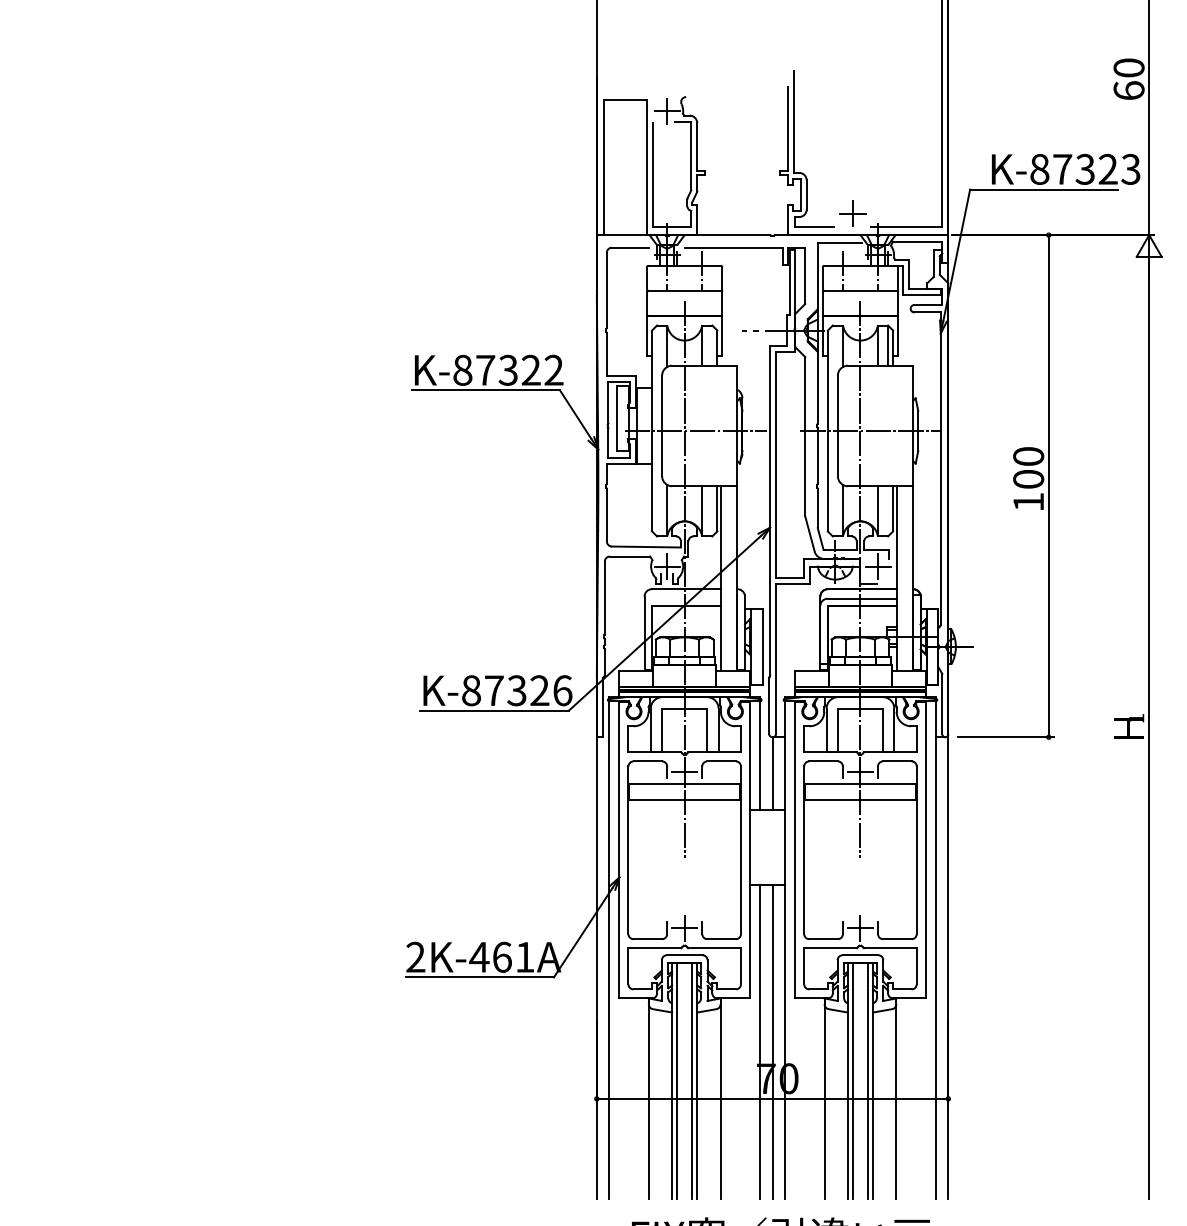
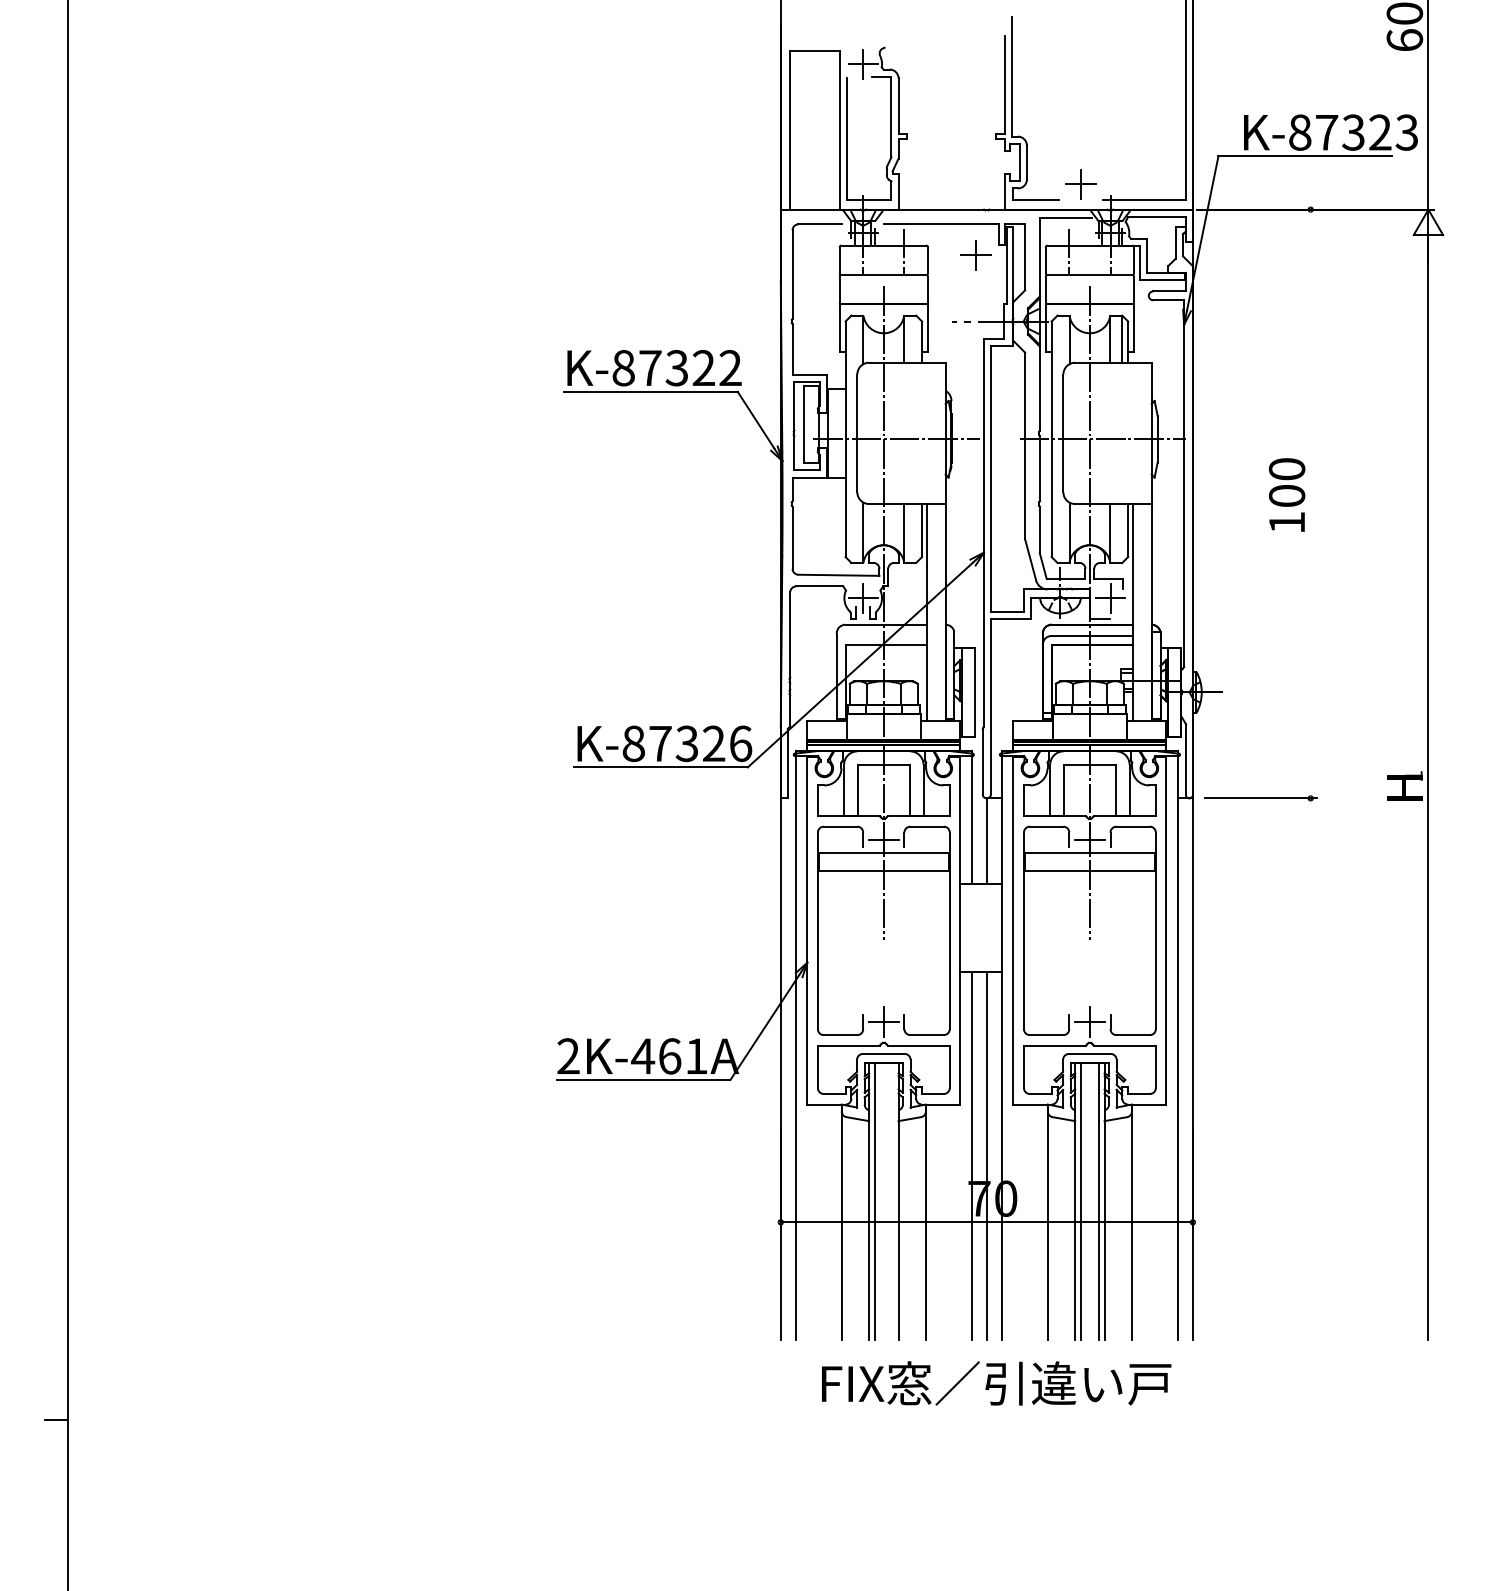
part: (762, 274) -> (975, 255), added
line: (1048, 485) -> (1310, 503), removed
line: (692, 1081) -> (892, 1201), removed

